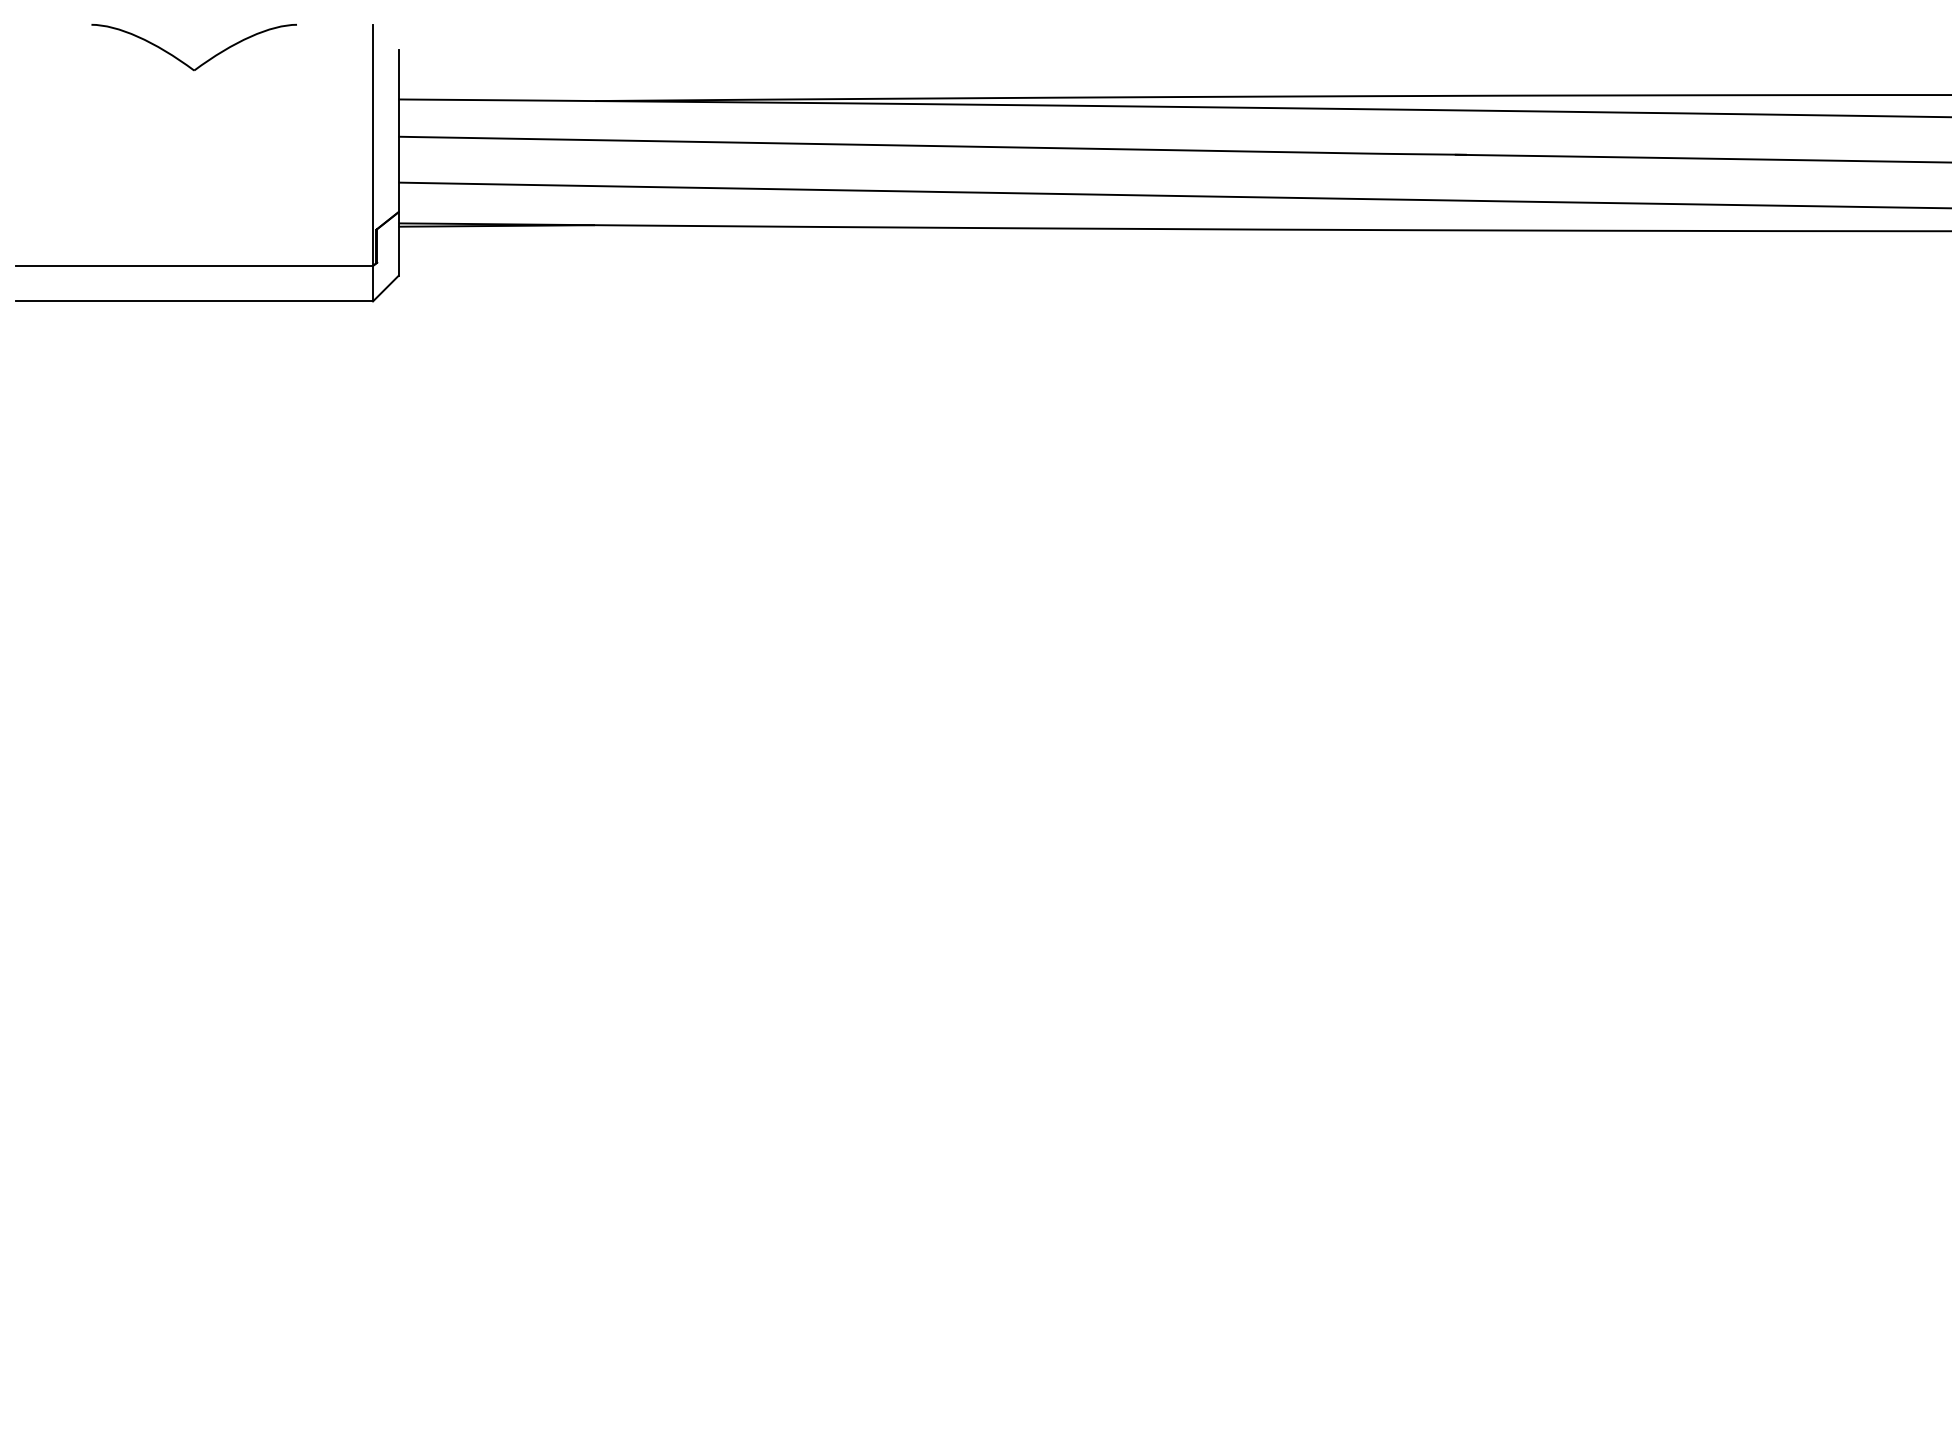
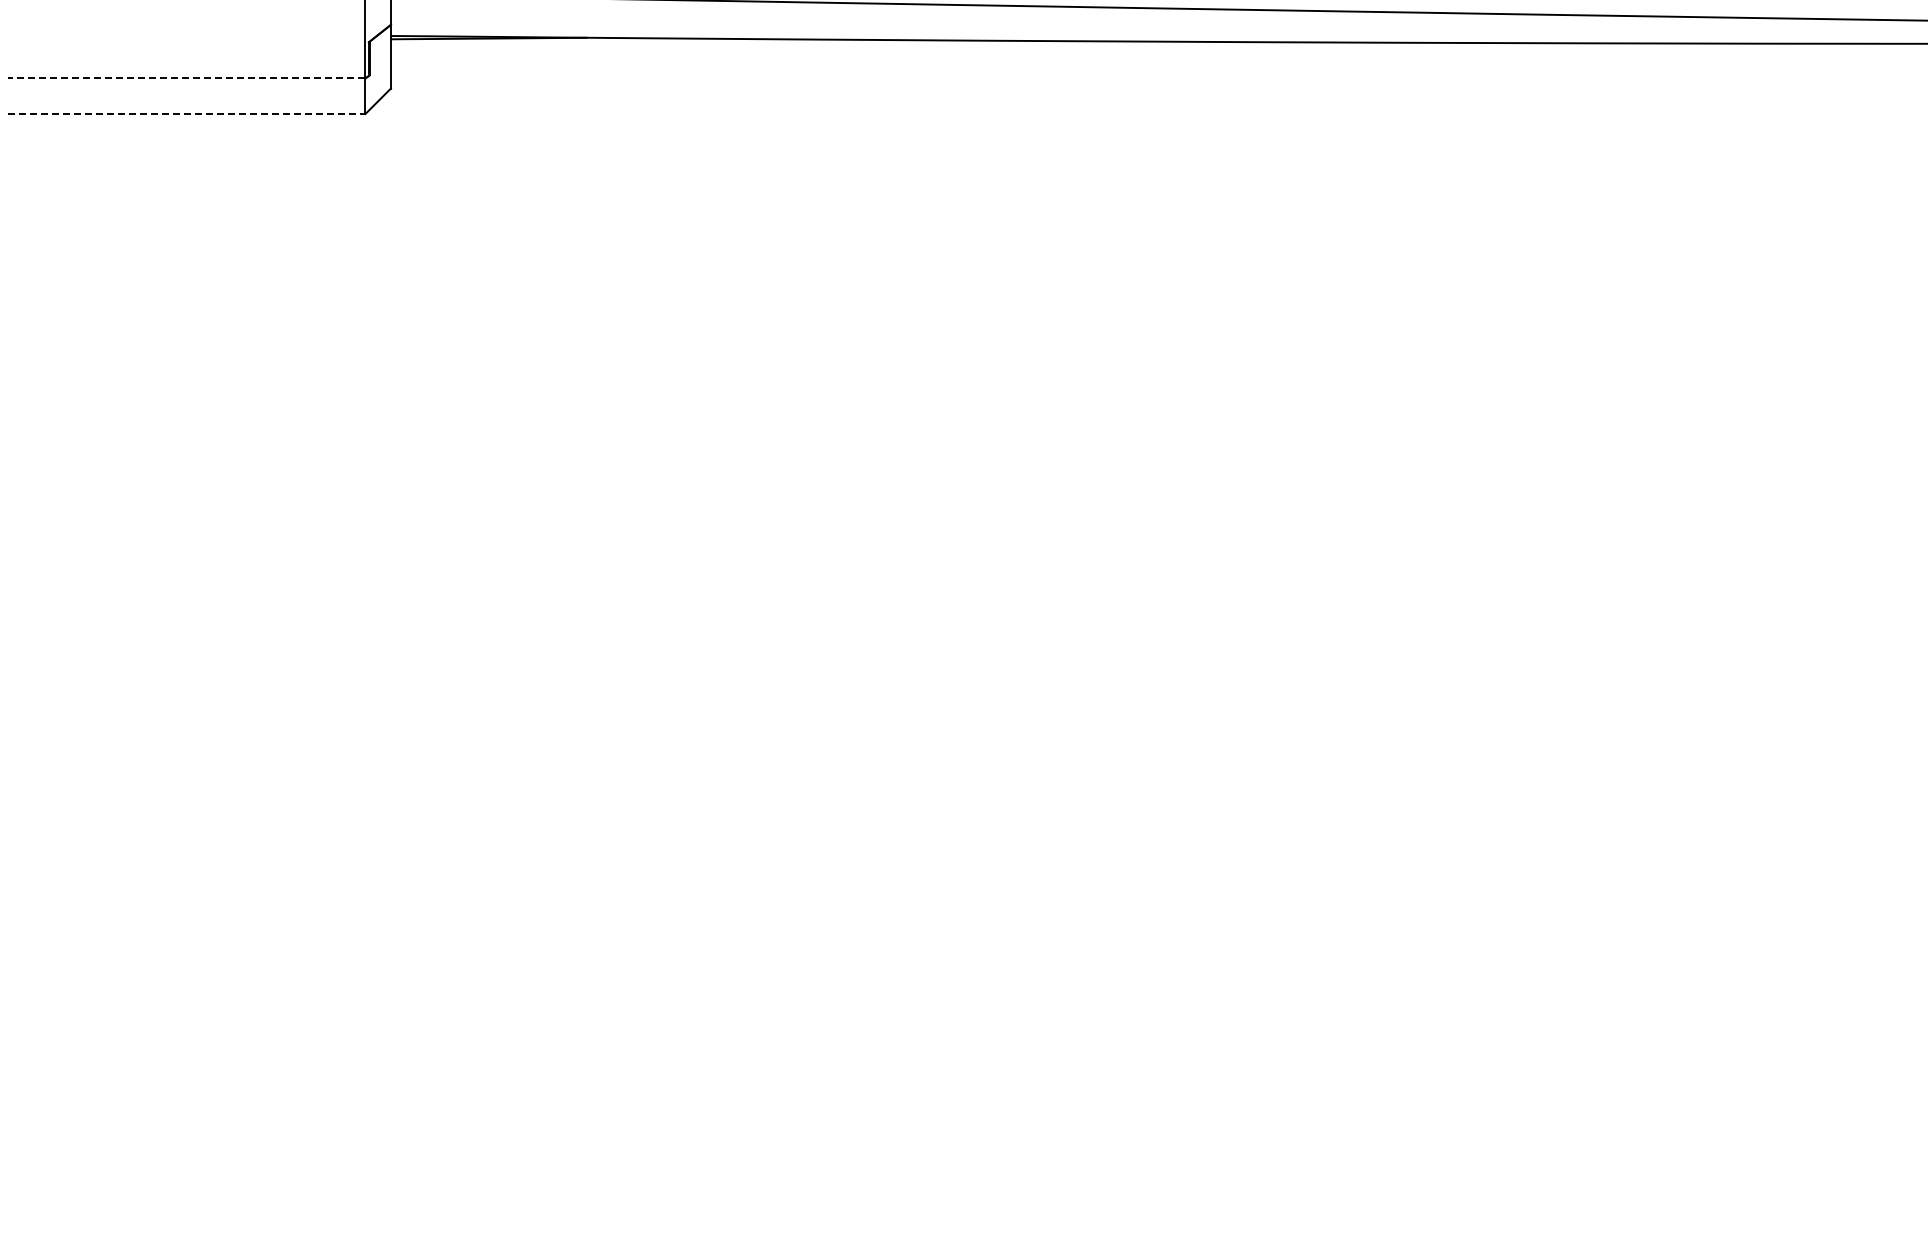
line: (194, 265) -> (186, 78), solid -> dashed
line: (194, 301) -> (186, 114), solid -> dashed

